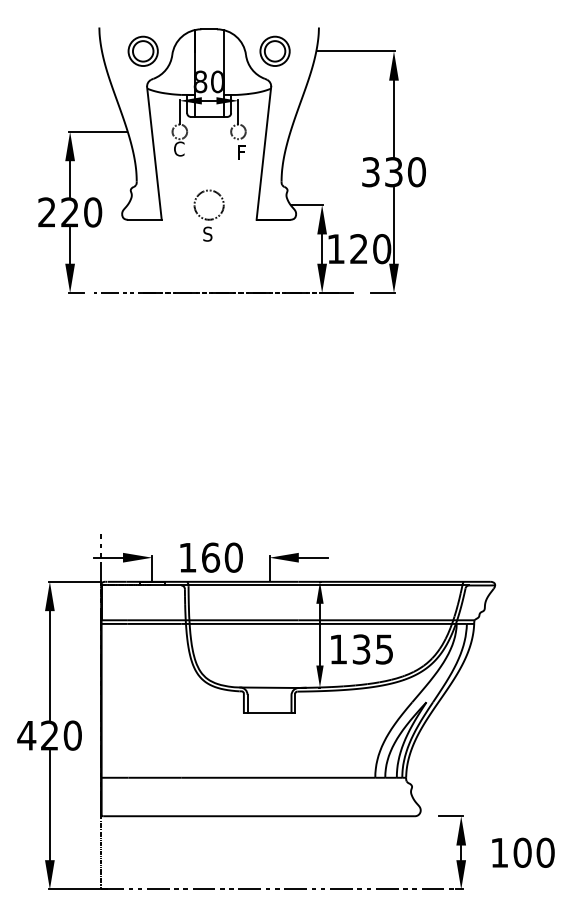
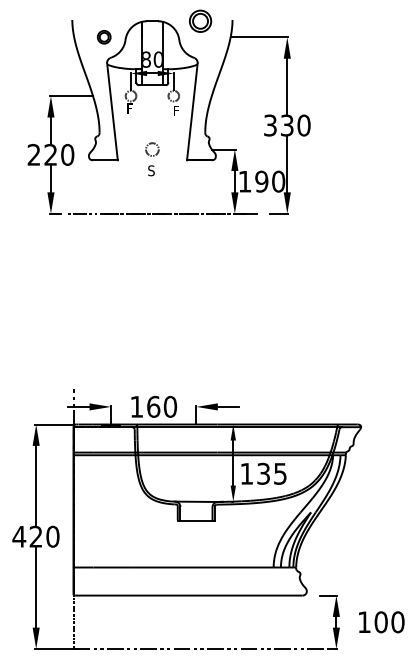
part: (142, 50) -> (103, 36), size x0.6
part: (274, 50) -> (200, 20), moved
text: (179, 148) -> (130, 108), C -> F
circle: (208, 204) -> (151, 149), size x0.6
text: (359, 249) -> (262, 181), 120 -> 190

